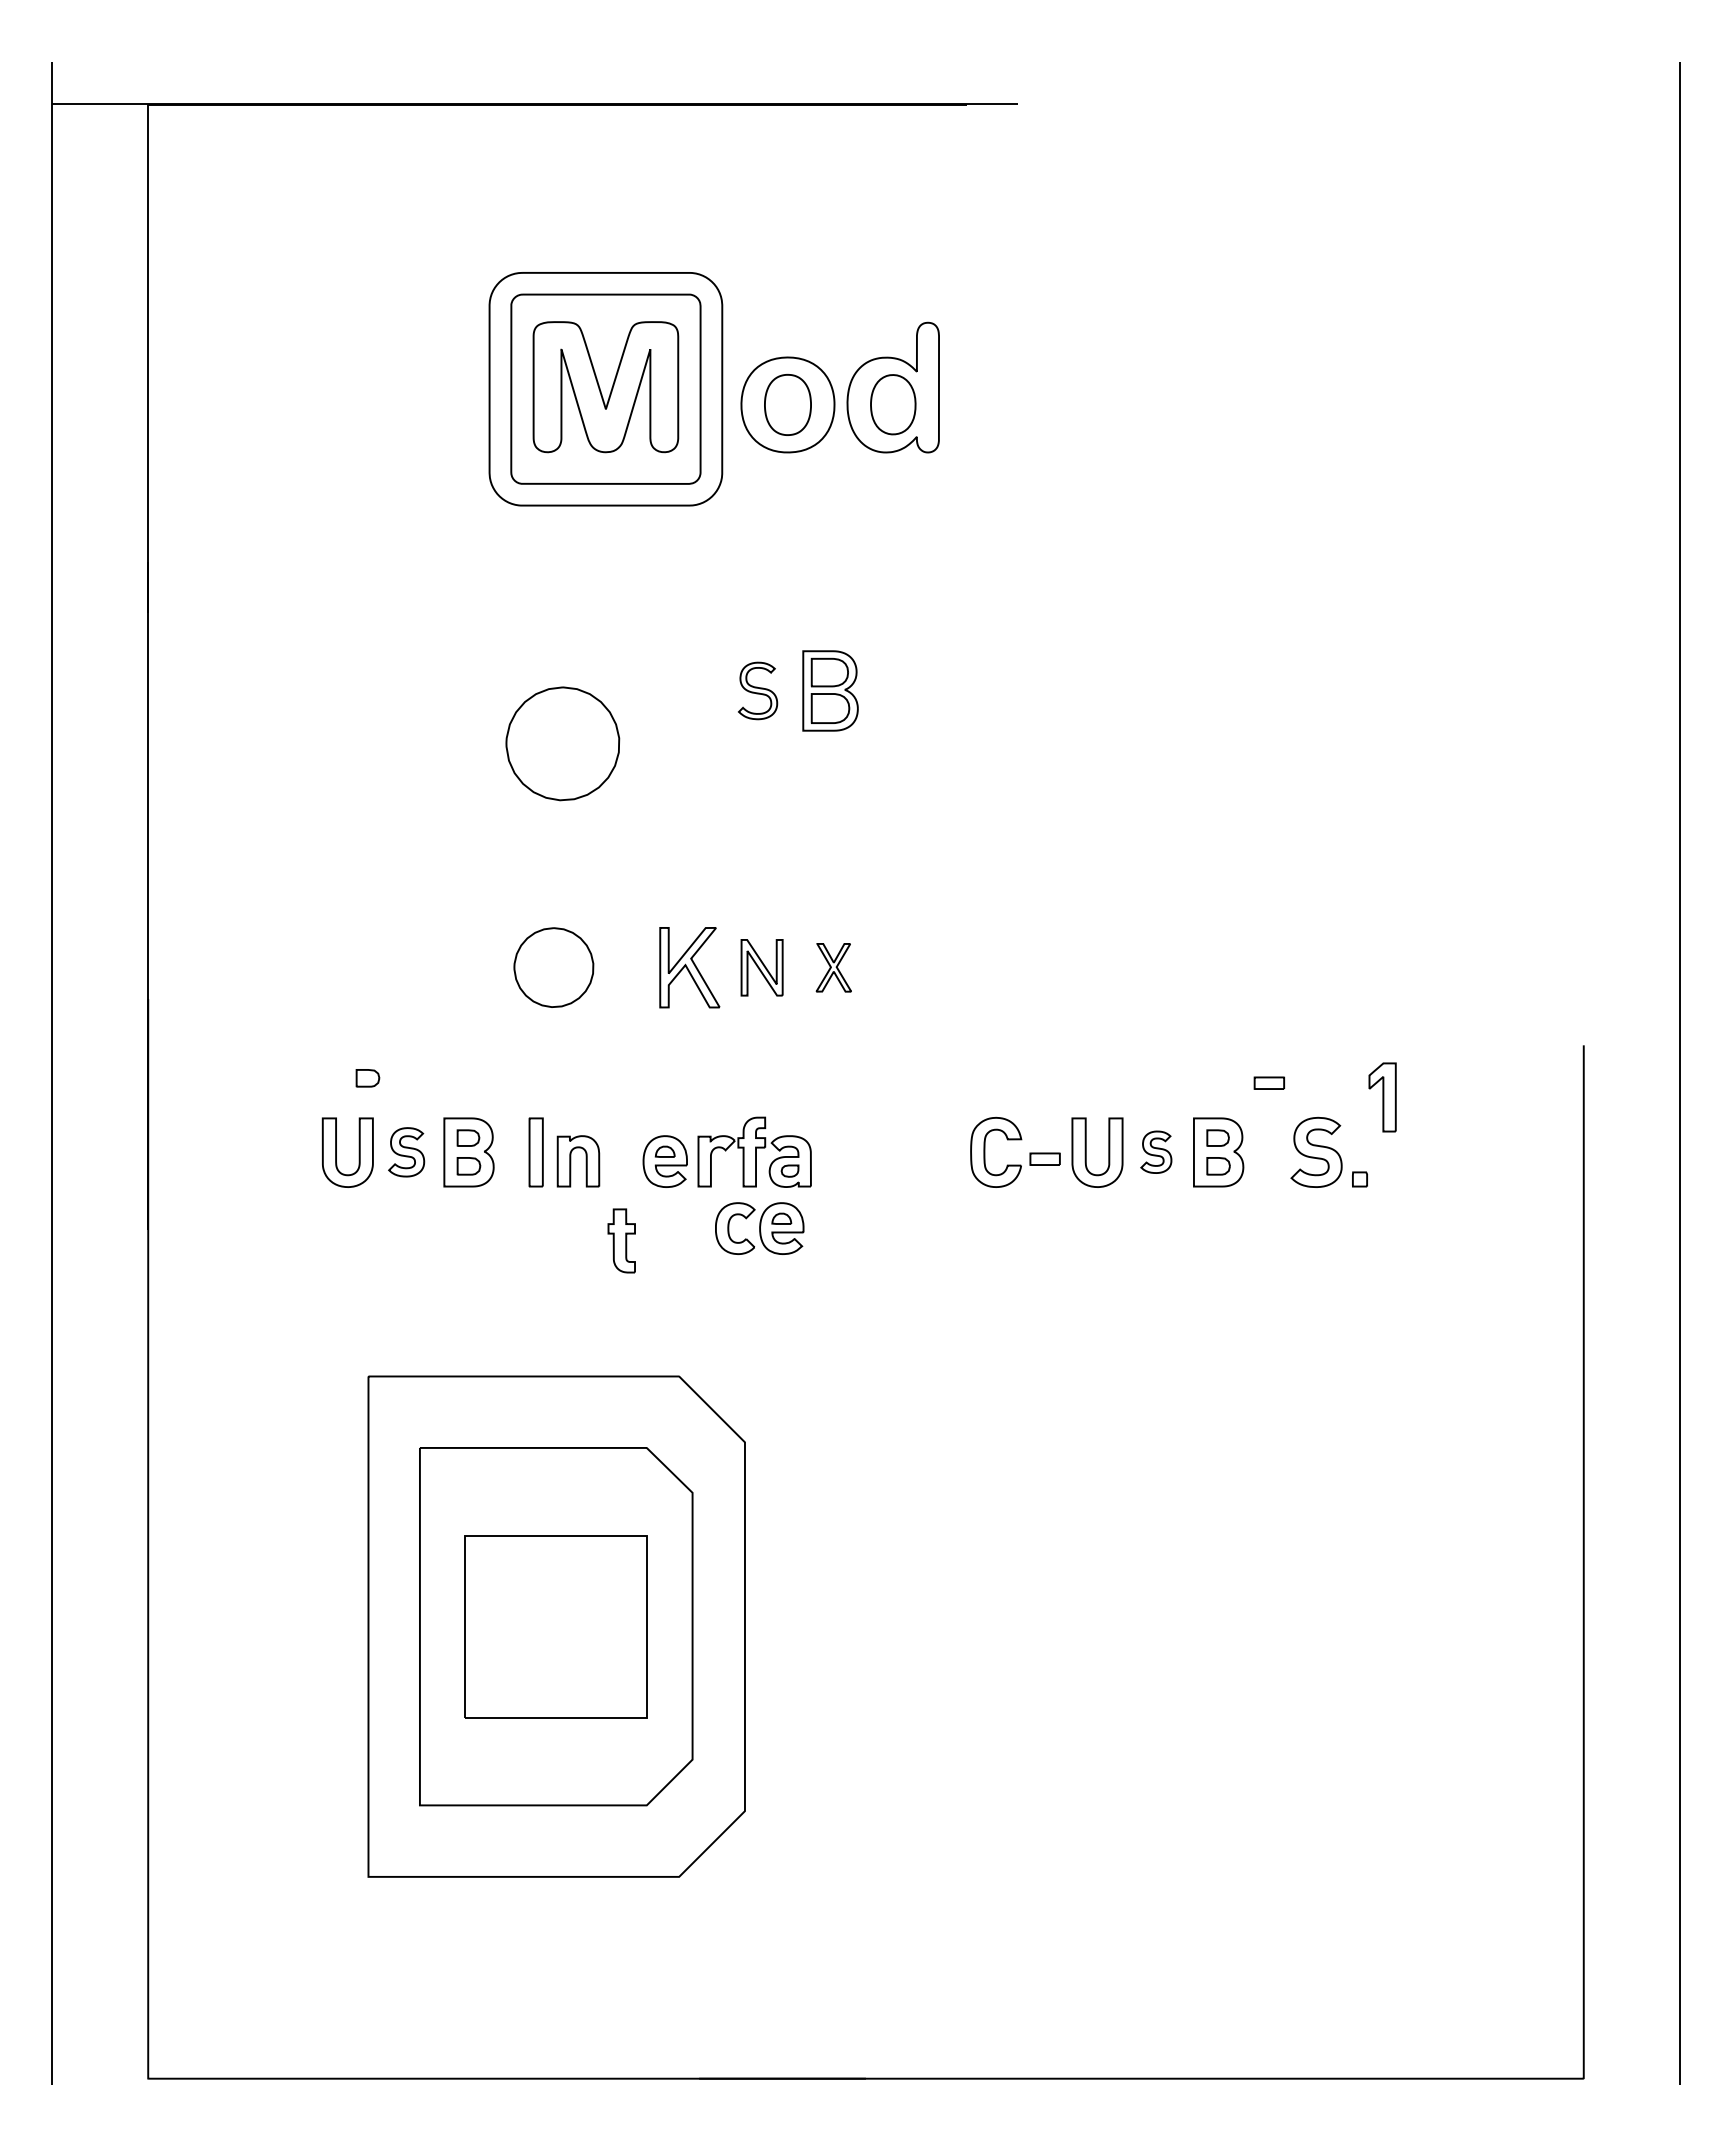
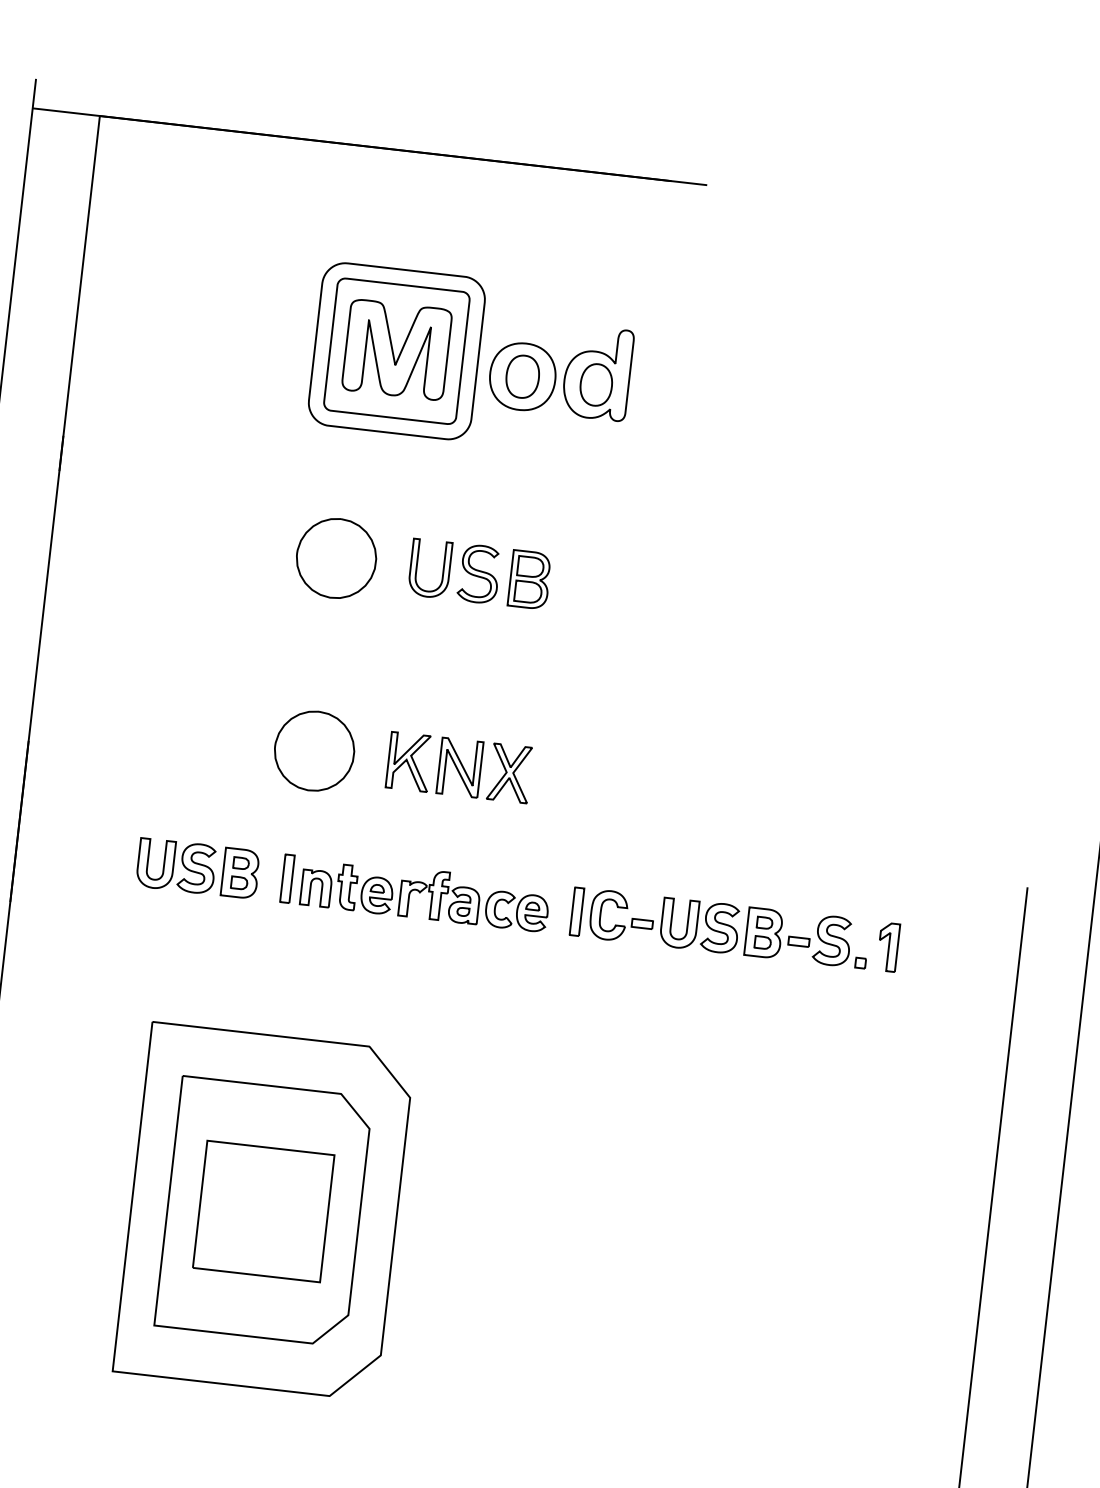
part: (757, 690) -> (478, 573), size x1.43
part: (669, 691) -> (417, 567), added
part: (562, 743) -> (336, 558), moved
part: (553, 967) -> (314, 750), size x1.43
part: (761, 967) -> (459, 767), size x1.43
part: (833, 967) -> (509, 773), size x1.67
part: (367, 1078) -> (175, 813), removed
part: (1268, 1082) -> (798, 941), moved
part: (1382, 1097) -> (888, 947), moved
part: (406, 1151) -> (196, 867), size x1.43
part: (1156, 1151) -> (720, 927), size x1.67
part: (950, 1152) -> (576, 911), added
part: (759, 1228) -> (516, 911), moved
part: (621, 1240) -> (346, 886), moved

